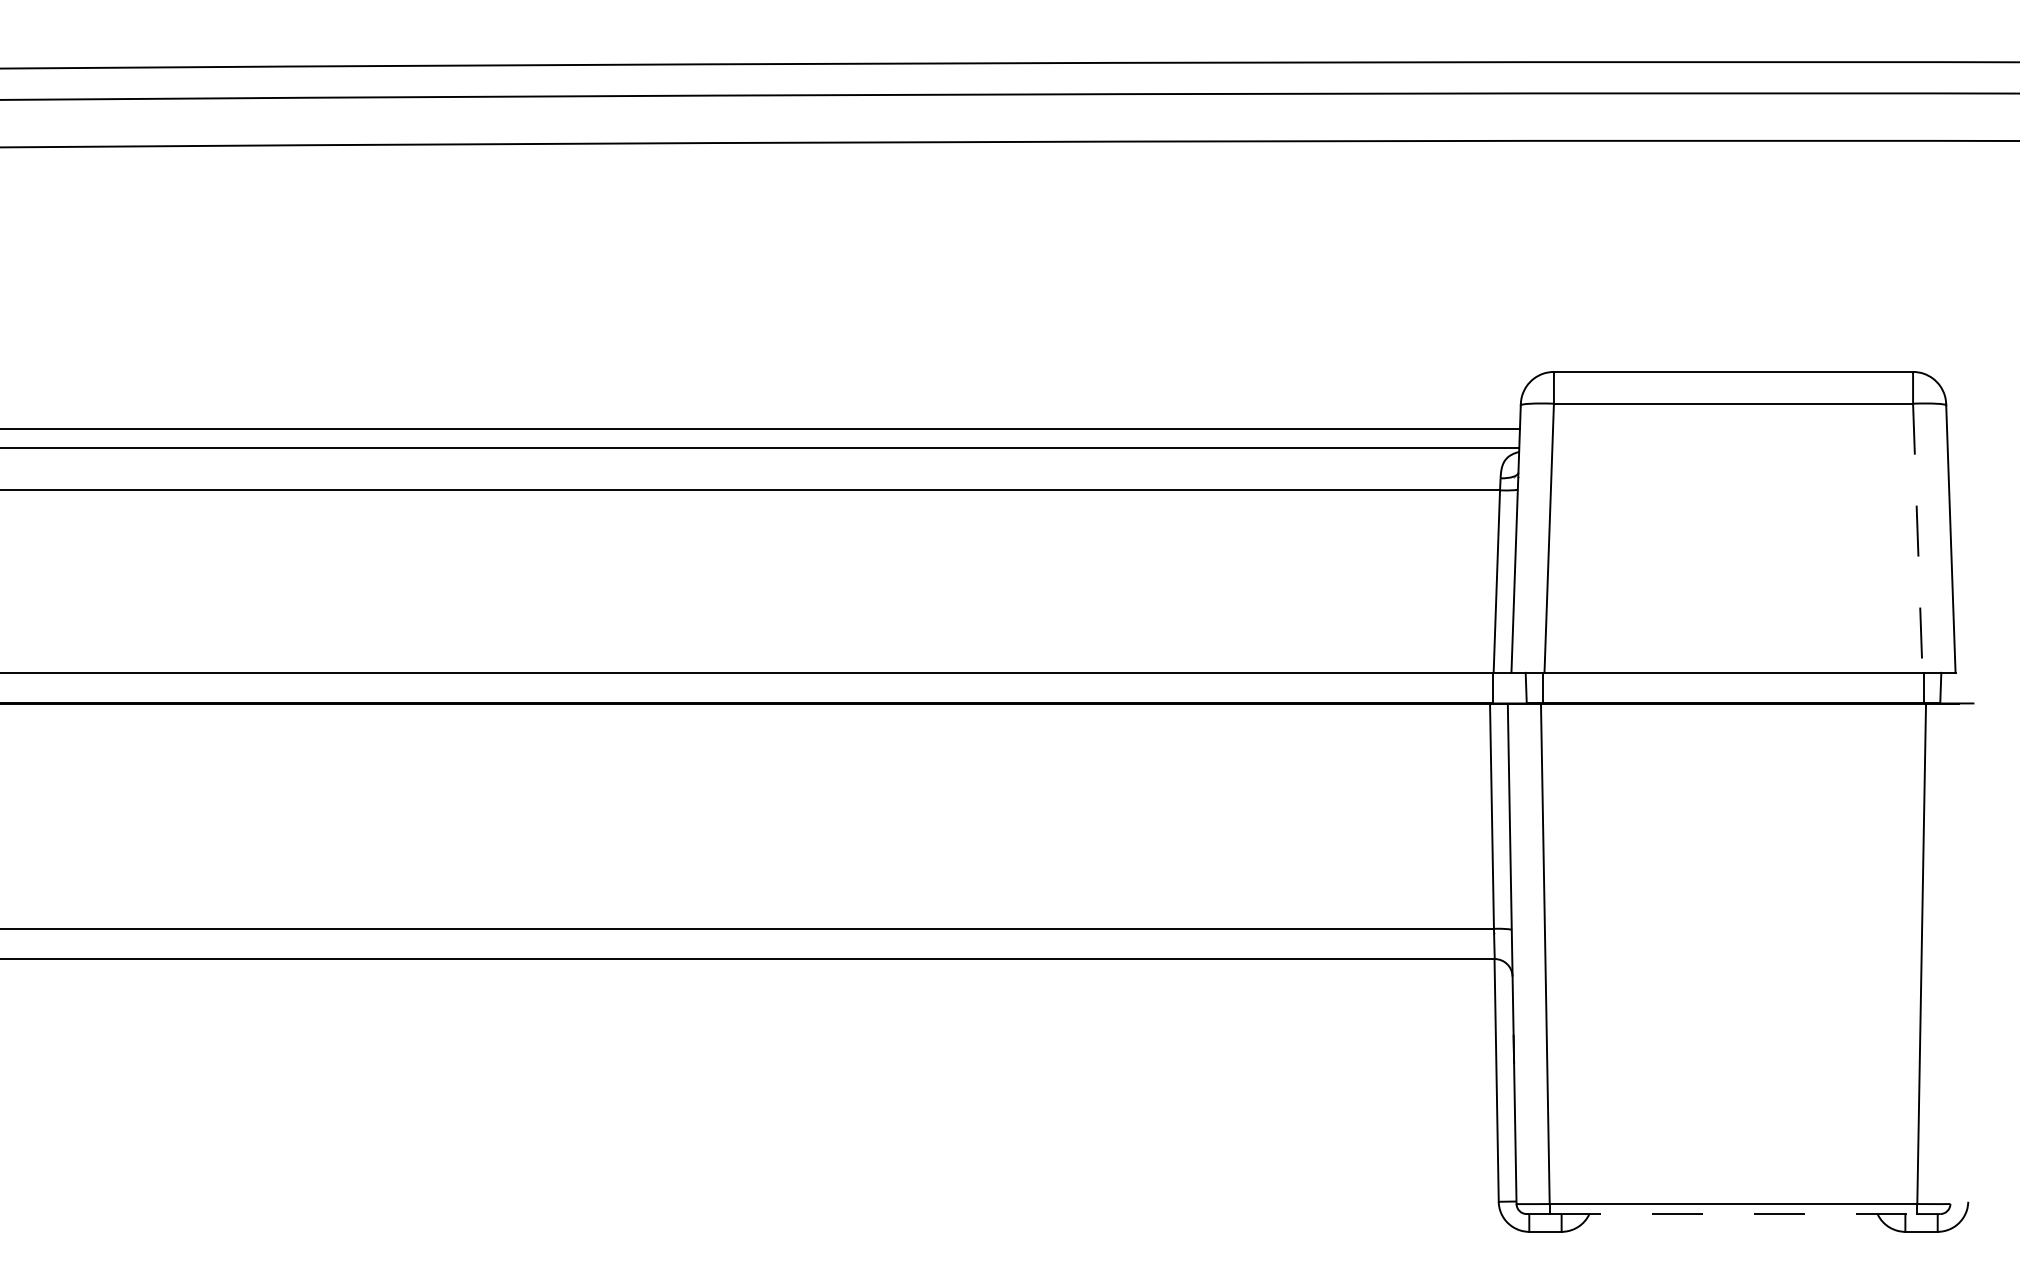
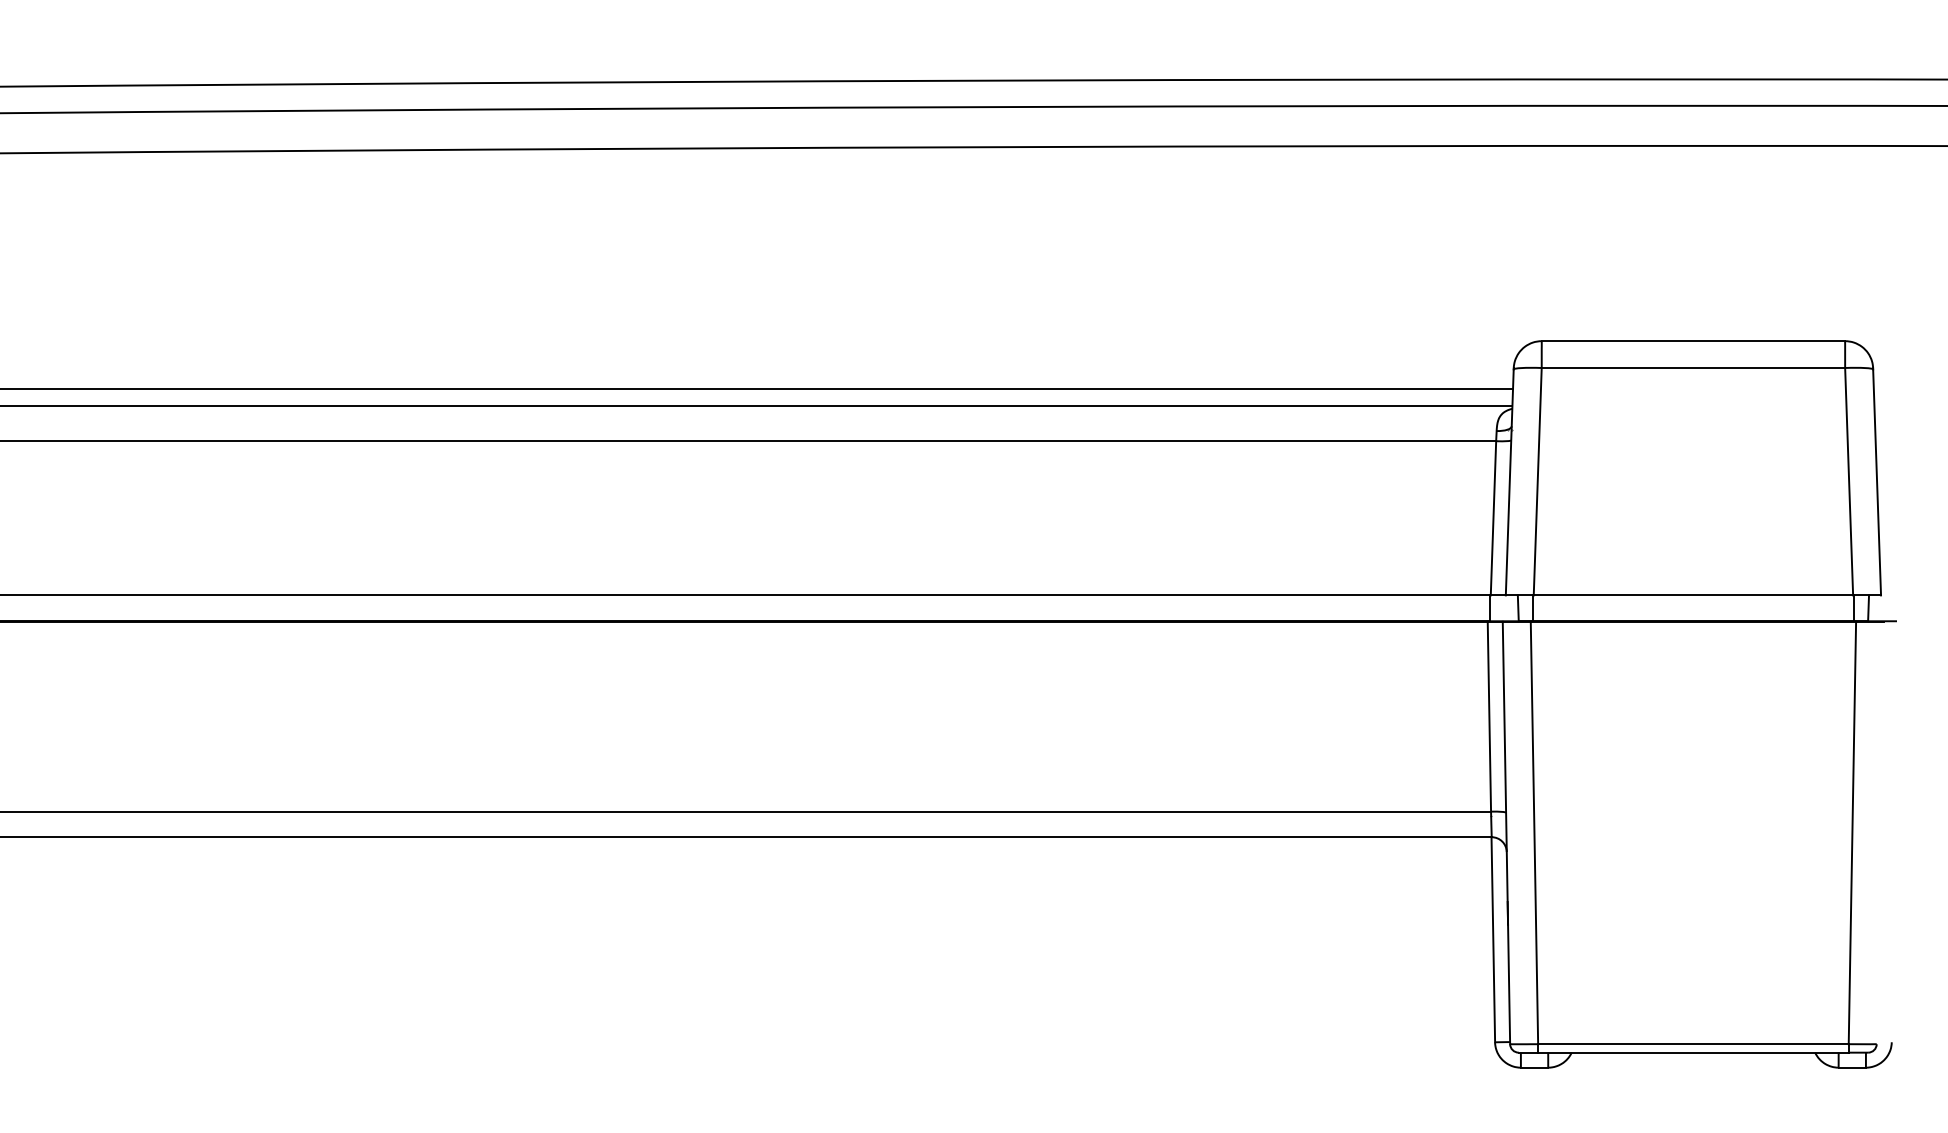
line: (1918, 538) -> (1849, 481), dashed -> solid
line: (1733, 1213) -> (1693, 1052), dashed -> solid

